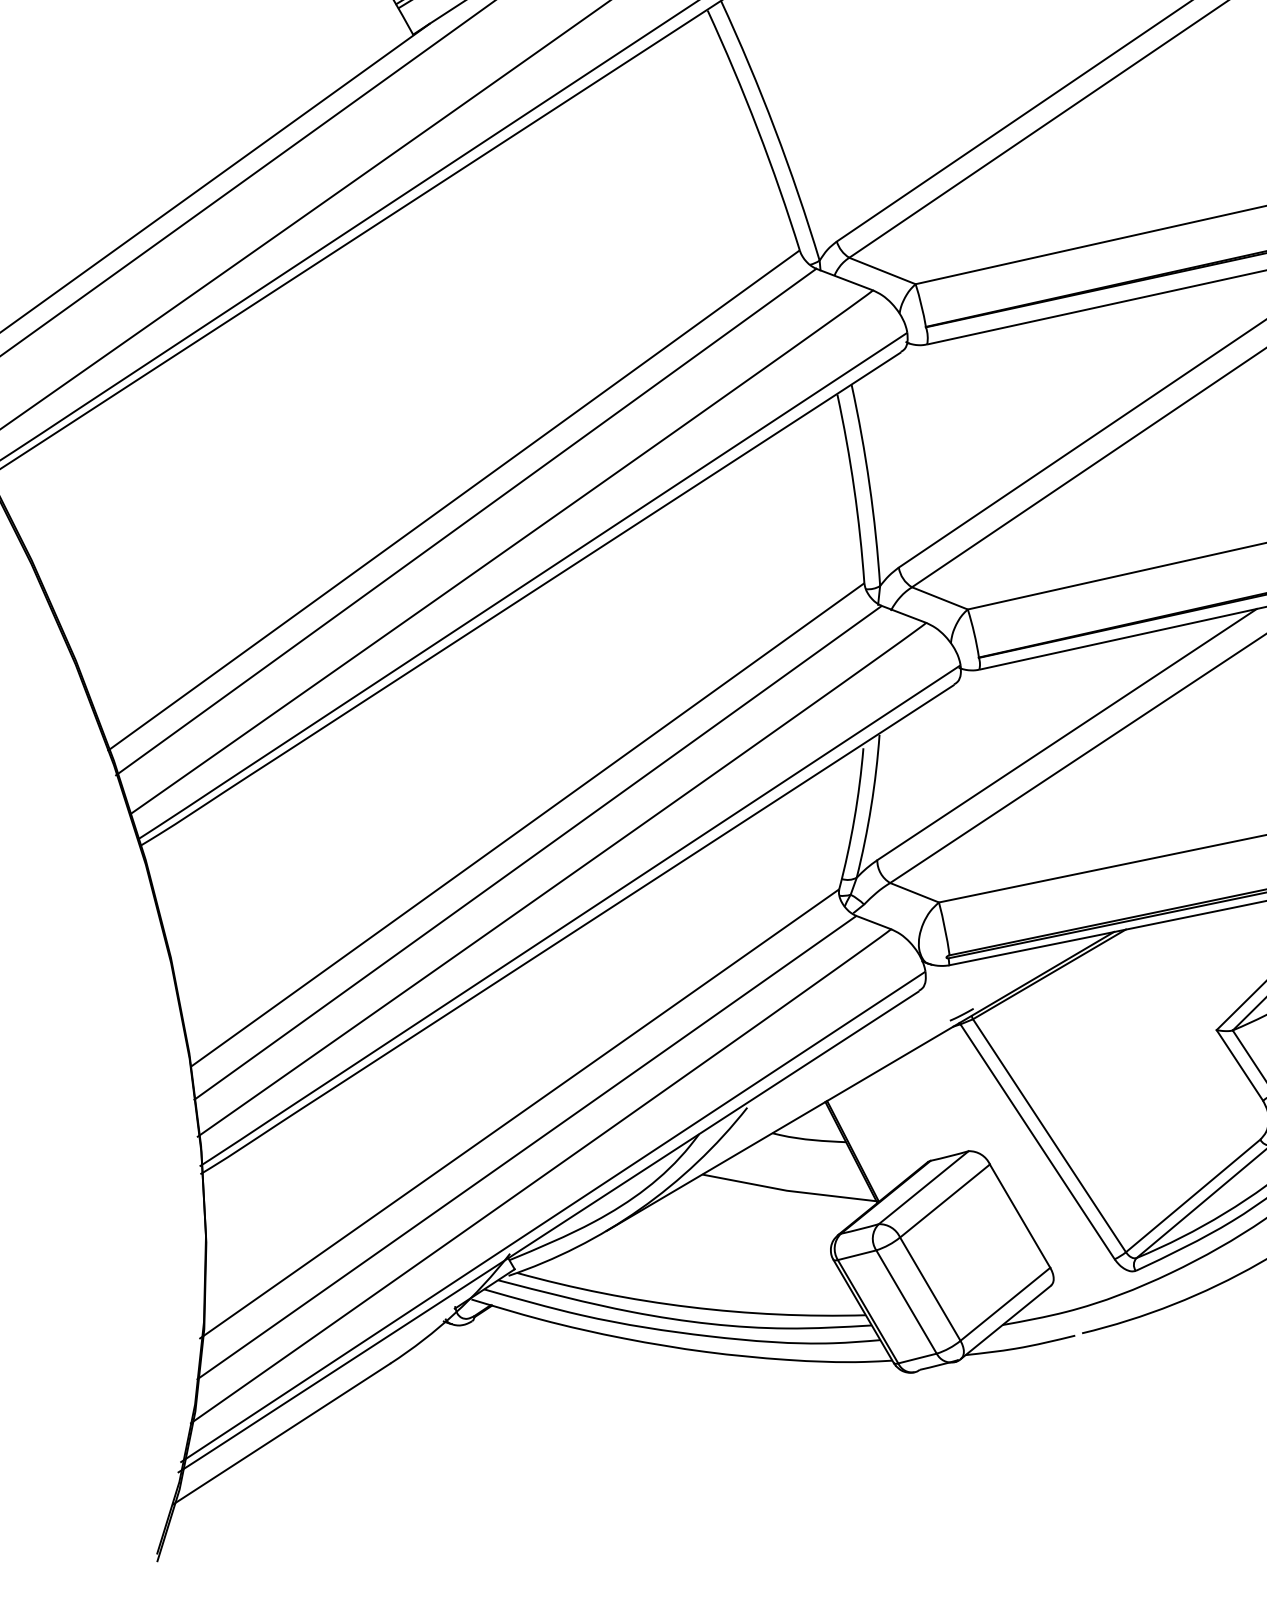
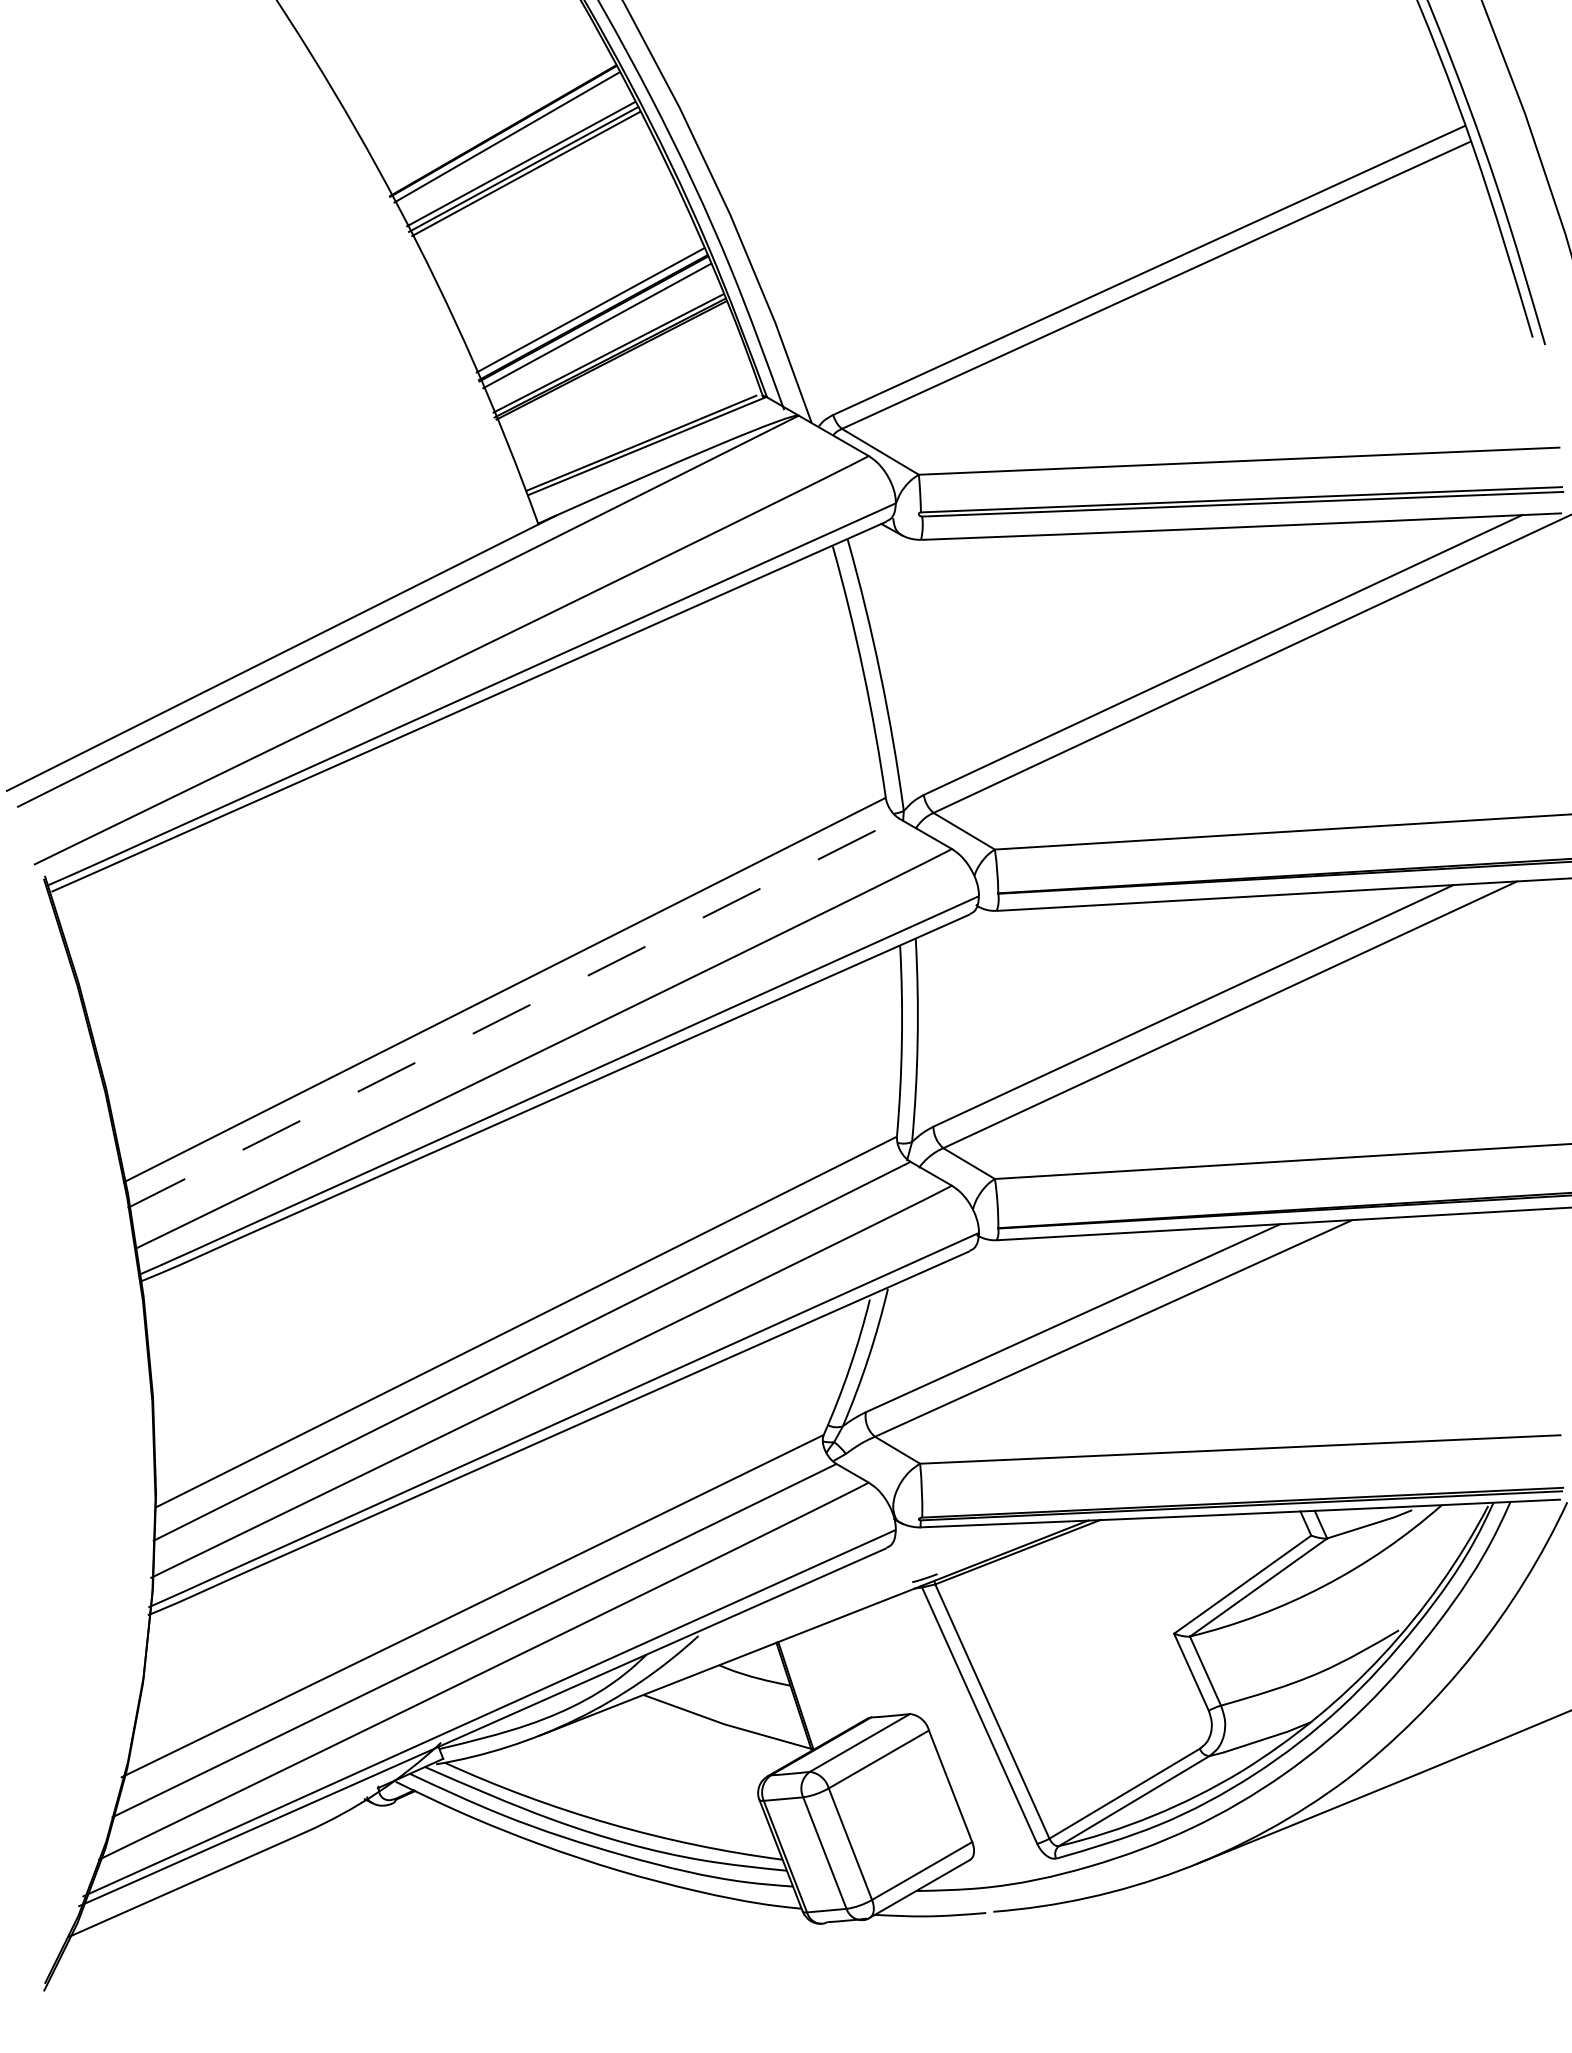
line: (466, 522) -> (513, 1013), solid -> dashed

